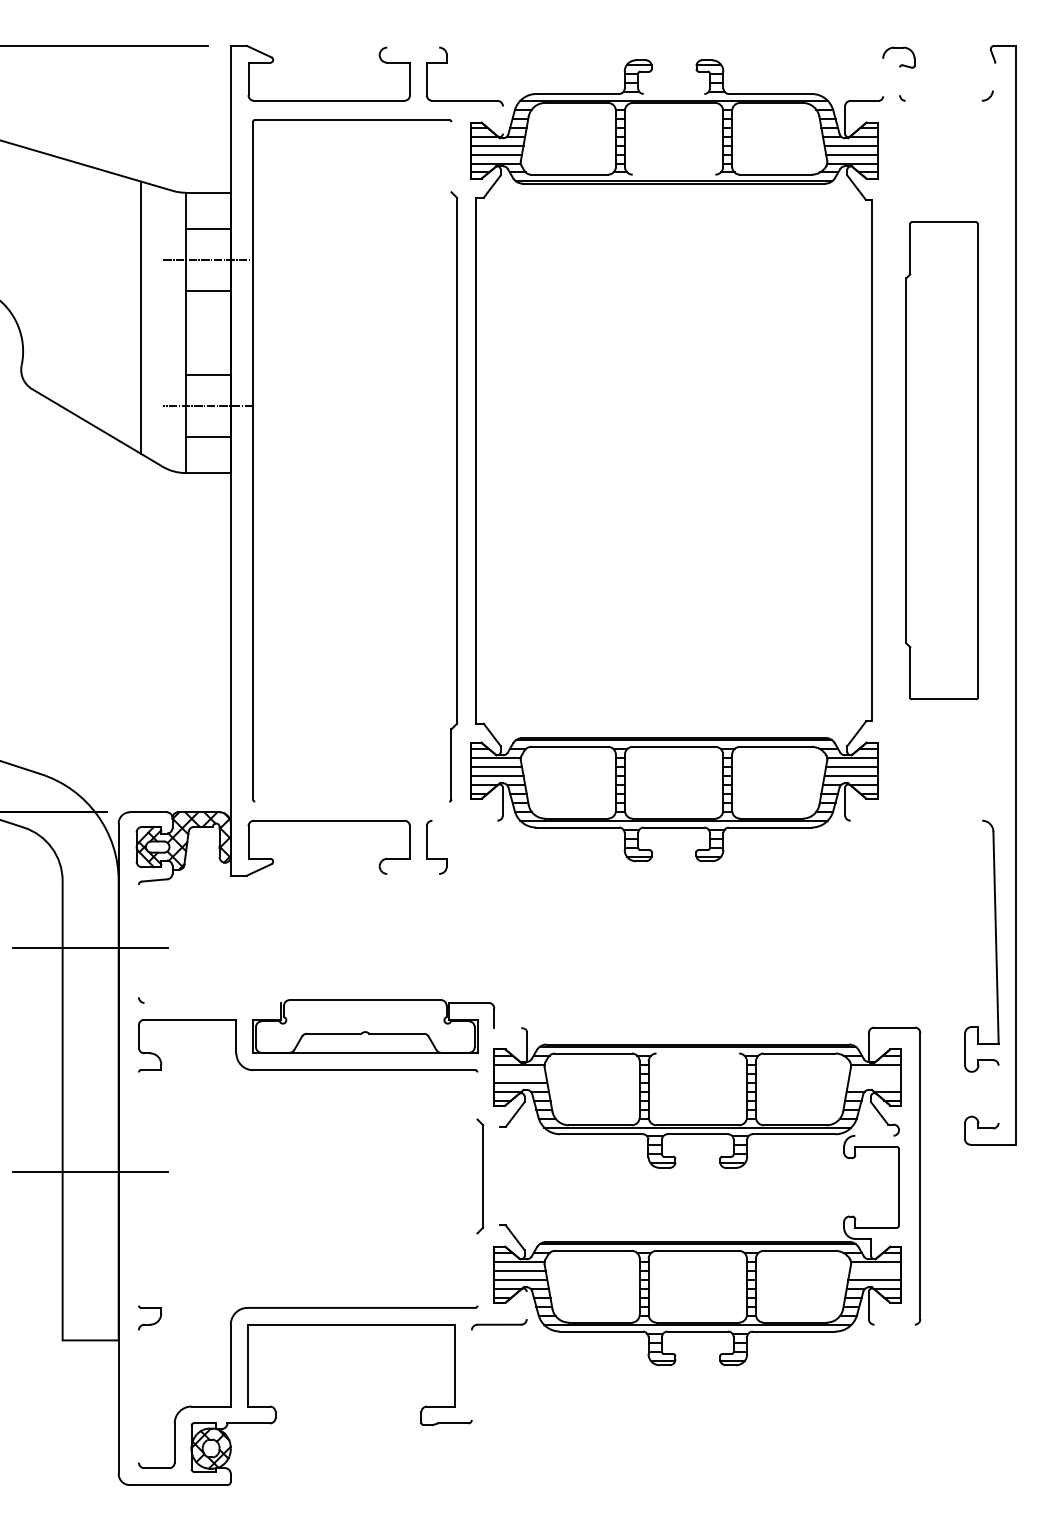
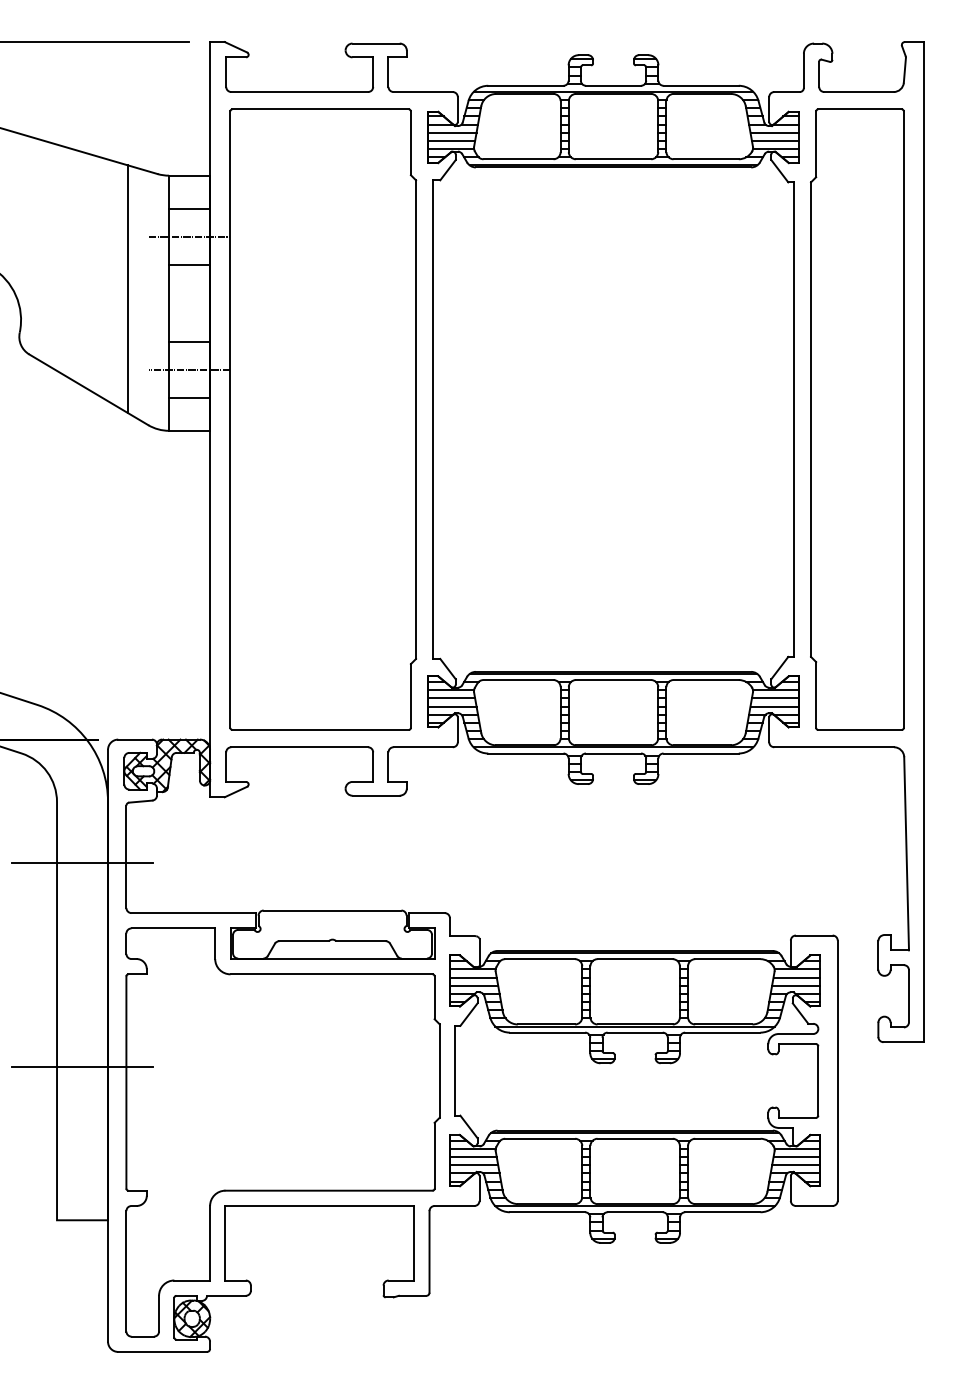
line: (413, 47) -> (376, 43), added
line: (994, 76) -> (905, 69), added
line: (883, 77) -> (804, 70), added
line: (900, 81) -> (819, 74), added
line: (673, 93) -> (613, 85), added
line: (943, 100) -> (858, 91), added
line: (503, 119) -> (458, 109), added
line: (451, 157) -> (410, 143), added
line: (673, 174) -> (613, 159), added
part: (941, 460) -> (856, 419), size x1.43
line: (352, 801) -> (320, 729), added
line: (464, 820) -> (422, 747), added
line: (916, 820) -> (834, 747), added
line: (413, 873) -> (376, 795), added
line: (138, 940) -> (126, 856), added
line: (212, 1002) -> (193, 912), added
line: (507, 1028) -> (461, 936), added
line: (697, 1053) -> (634, 959), added
line: (519, 1073) -> (472, 977), added
line: (875, 1073) -> (796, 977), added
line: (874, 1082) -> (795, 985), added
line: (998, 1093) -> (908, 995), added
line: (477, 1095) -> (434, 997), added
line: (874, 1135) -> (795, 1033), added
line: (499, 1175) -> (454, 1070), added
line: (138, 1188) -> (126, 1082), added
line: (477, 1269) -> (434, 1155), added
line: (875, 1271) -> (796, 1157), added
line: (526, 1305) -> (479, 1188), added
line: (894, 1324) -> (814, 1205), added
line: (471, 1375) -> (429, 1252), added
line: (138, 1396) -> (126, 1271), added

